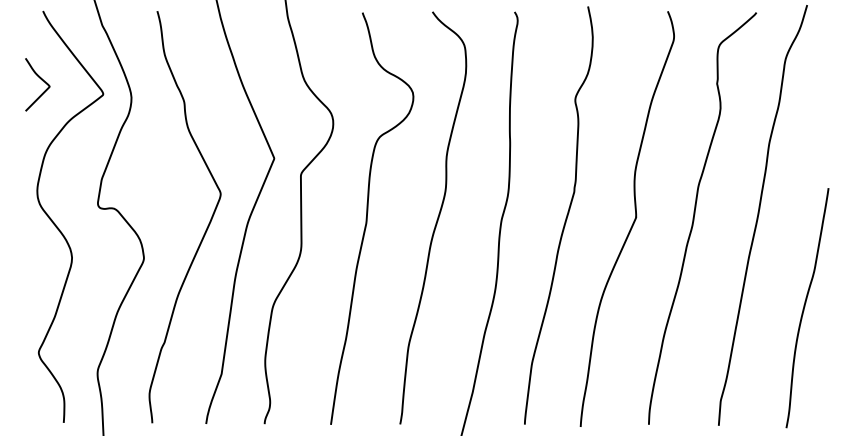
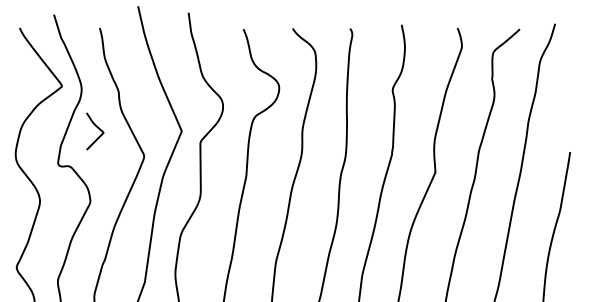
curve: (41, 80) -> (97, 128), moved

